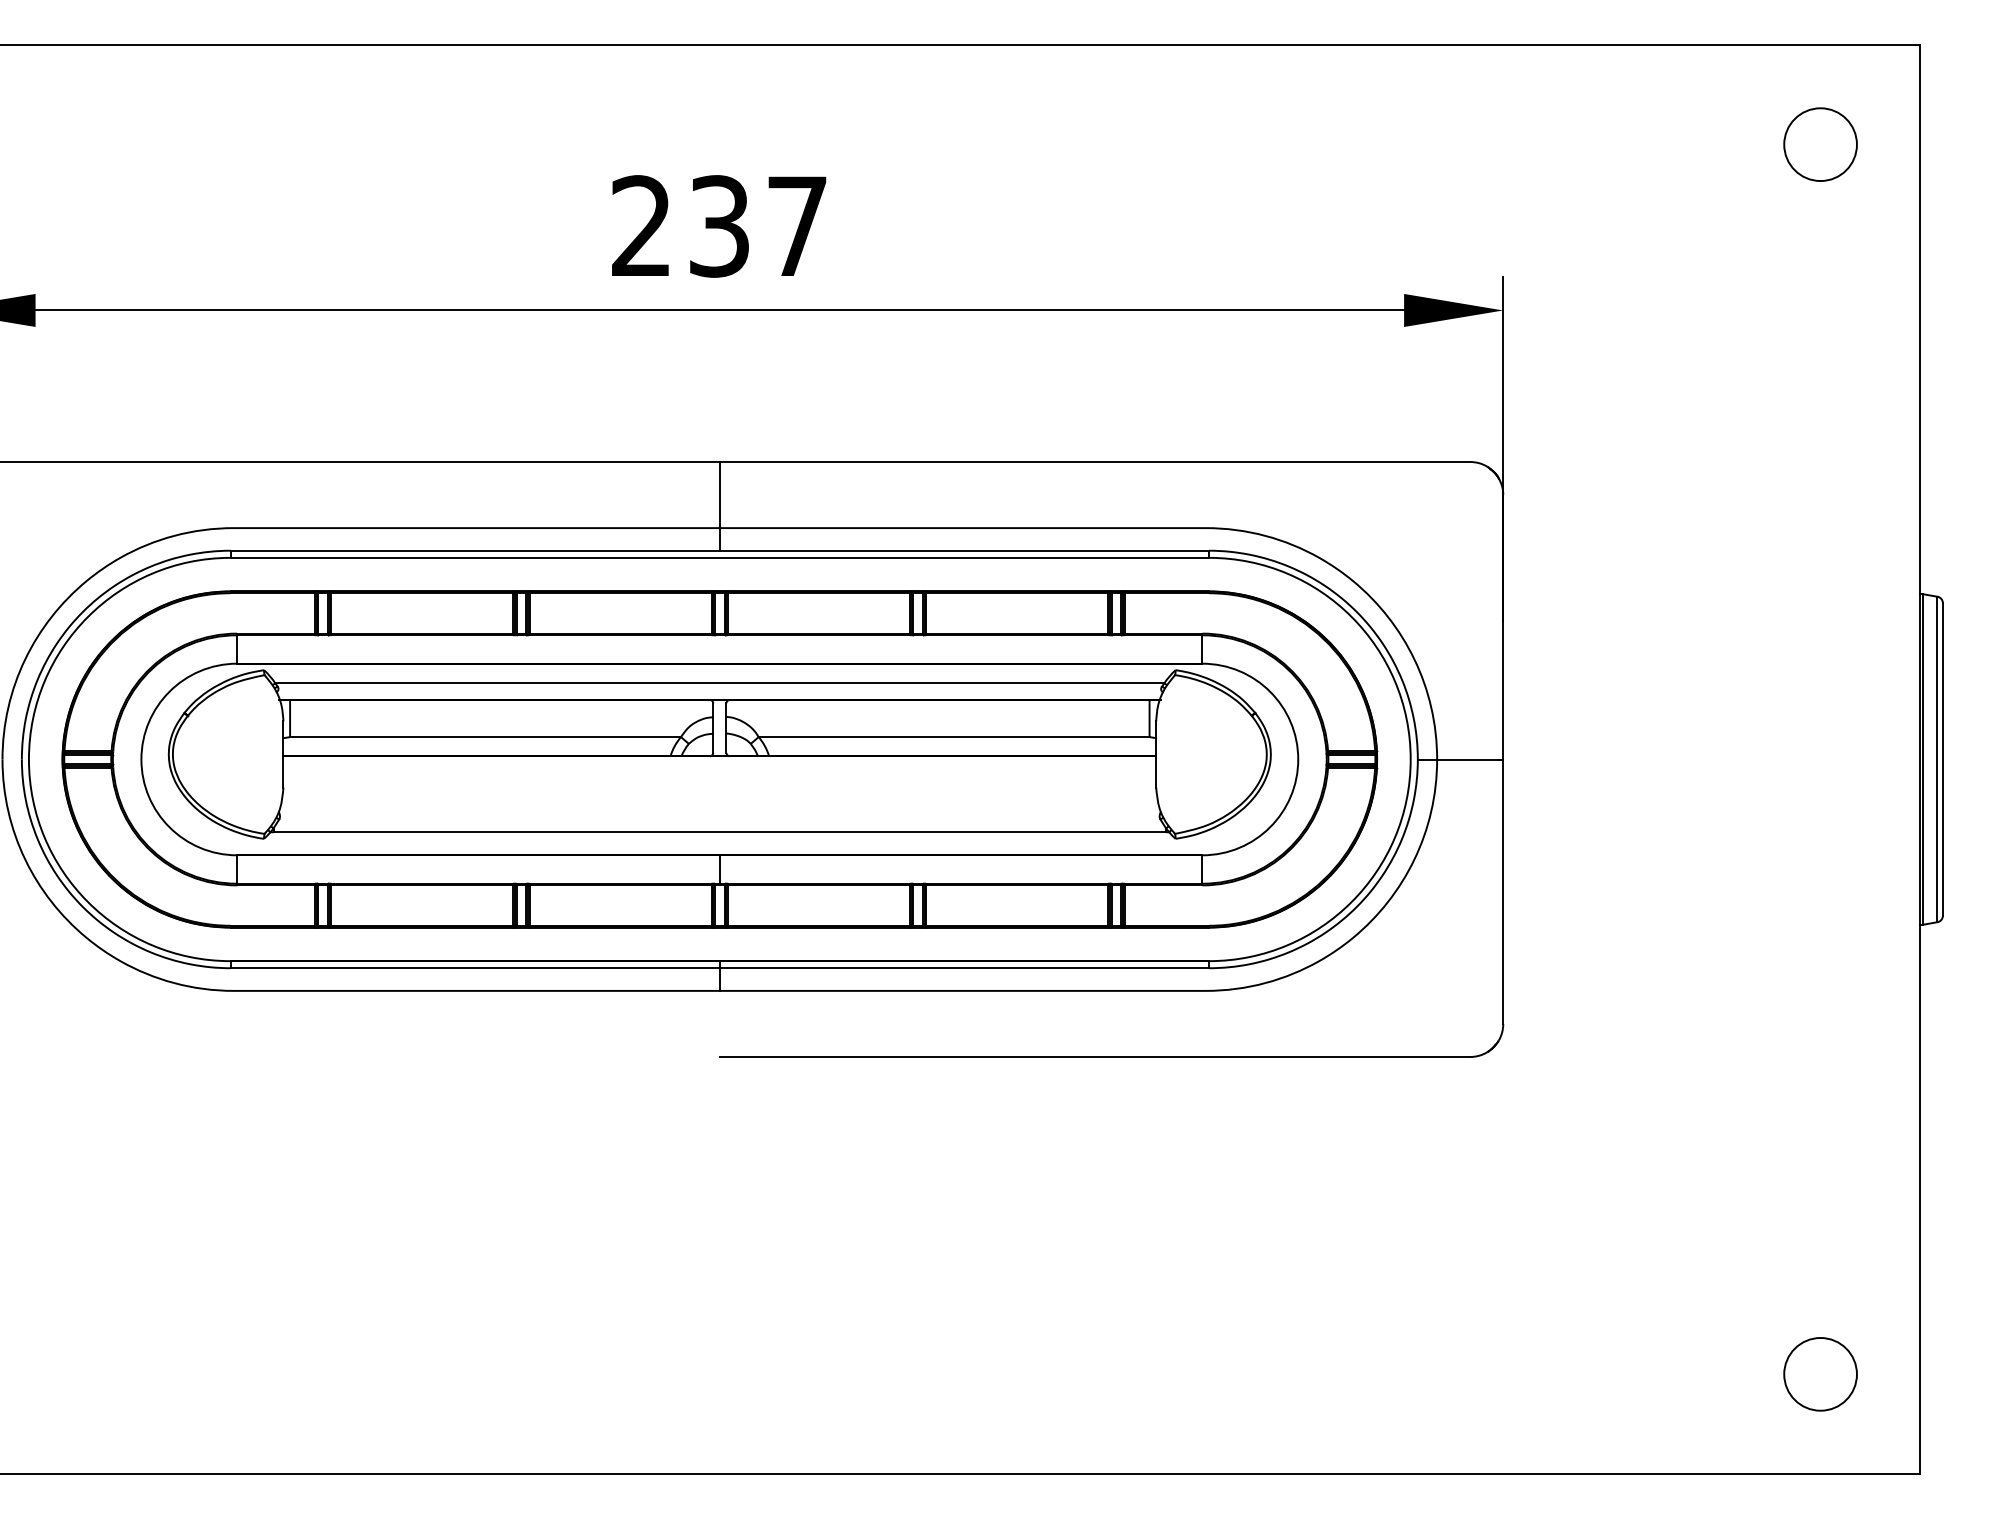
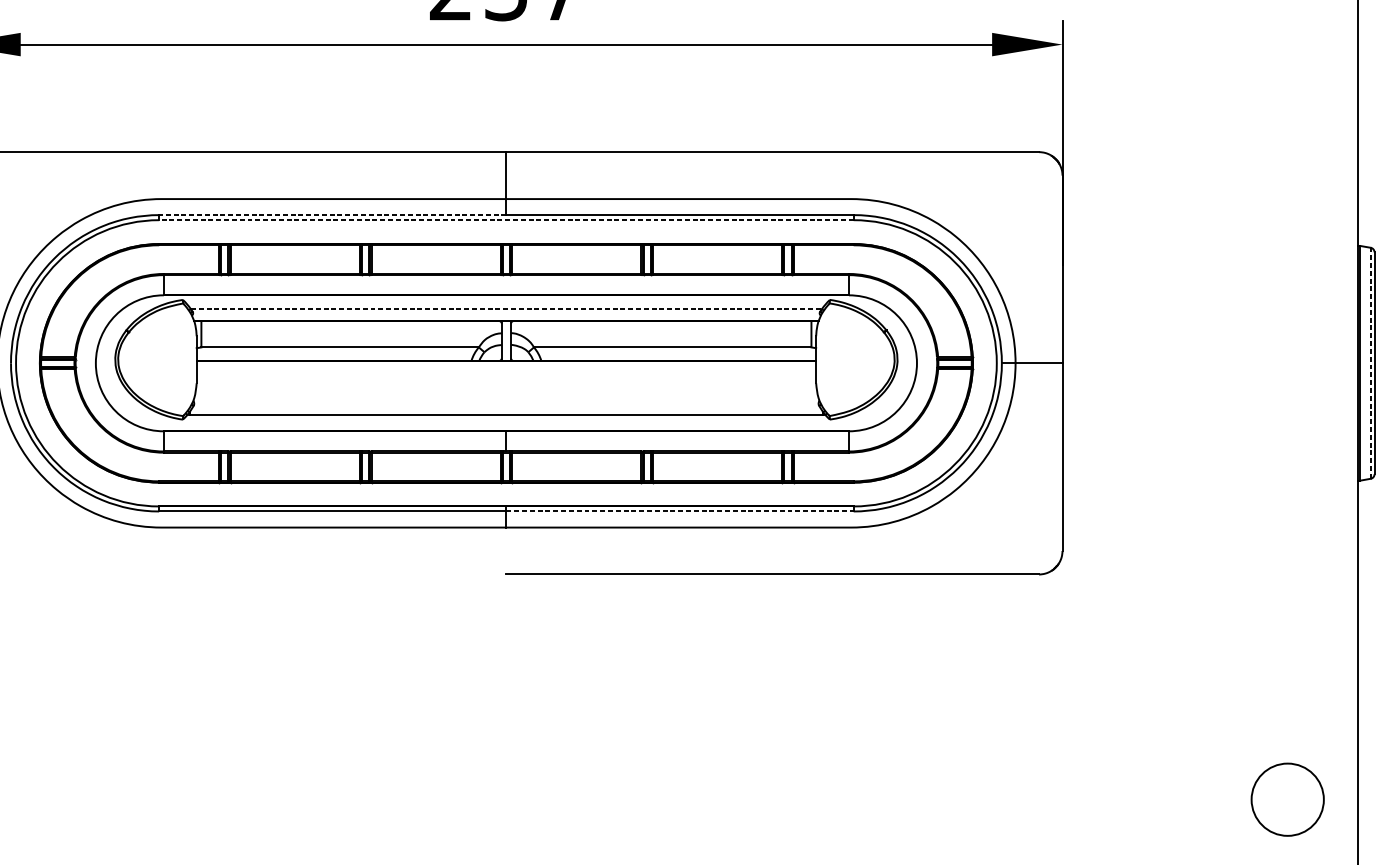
line: (475, 550) -> (333, 214), solid -> dashed
line: (719, 557) -> (506, 219), solid -> dashed
line: (719, 683) -> (506, 309), solid -> dashed
line: (1937, 759) -> (1370, 363), solid -> dashed
line: (964, 968) -> (680, 511), solid -> dashed
circle: (1820, 1373) -> (1287, 799), size x1.4

